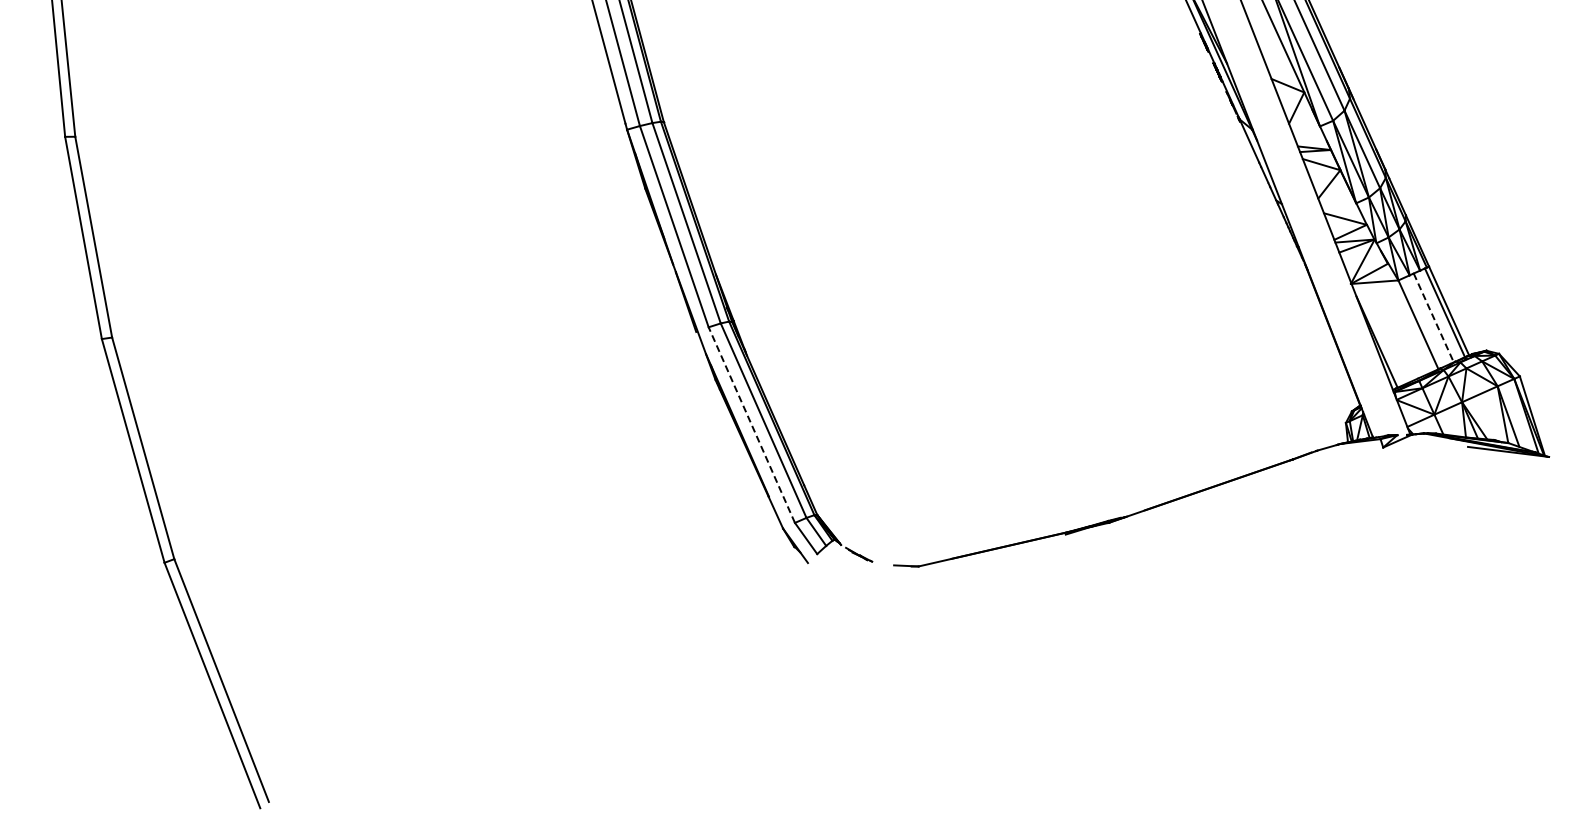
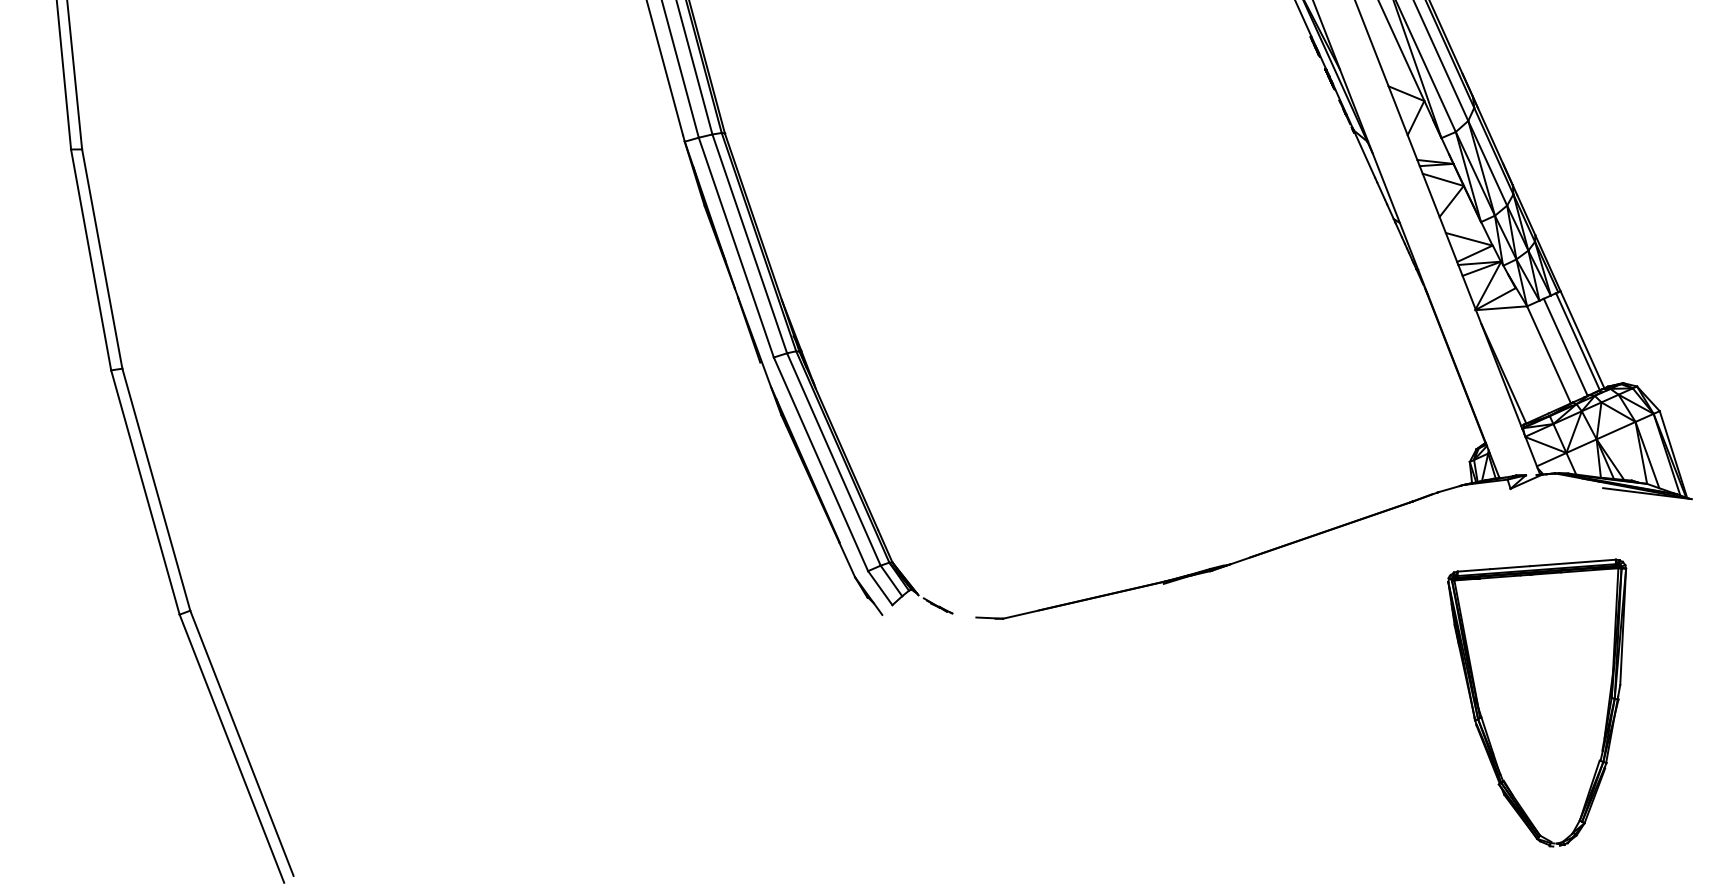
line: (1433, 317) -> (1565, 346), dashed -> solid
line: (751, 425) -> (820, 464), dashed -> solid
part: (1407, 643) -> (1537, 702), added

